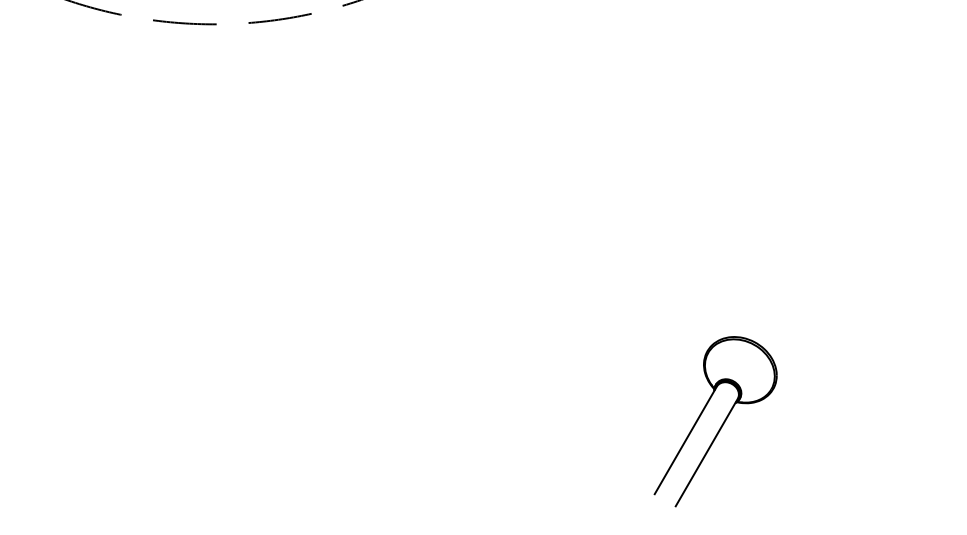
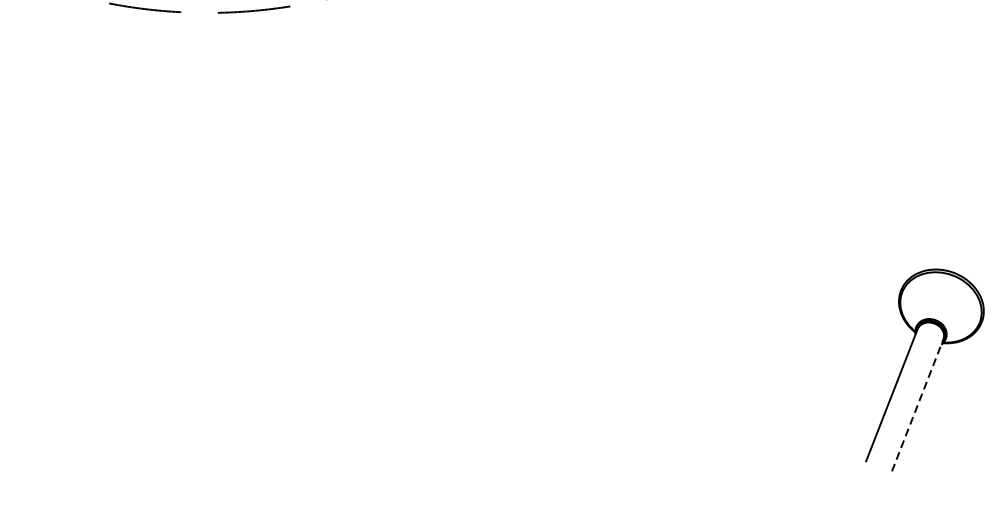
line: (707, 452) -> (918, 405), solid -> dashed

